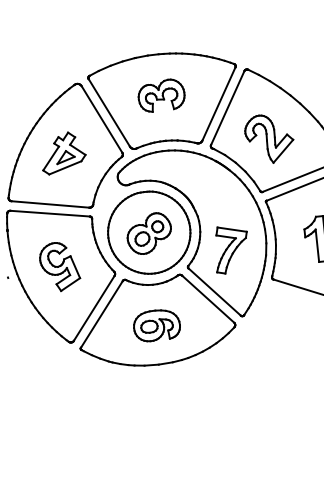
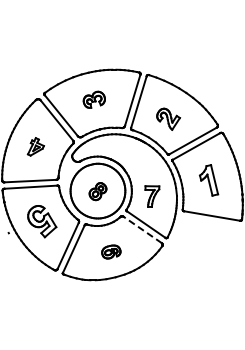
part: (162, 95) -> (94, 99), size x0.7
part: (268, 139) -> (168, 119), size x0.7
part: (64, 153) -> (35, 146), size x0.6
part: (148, 233) -> (97, 191), size x0.6
part: (229, 251) -> (152, 196), size x0.7
line: (208, 298) -> (142, 229), solid -> dashed
part: (157, 325) -> (111, 251), size x0.6

